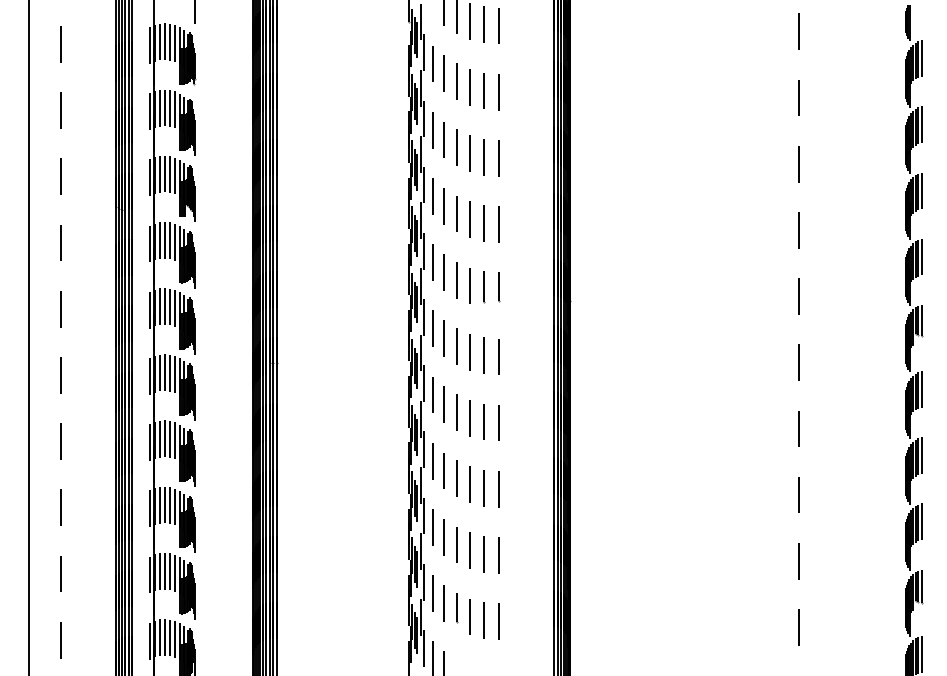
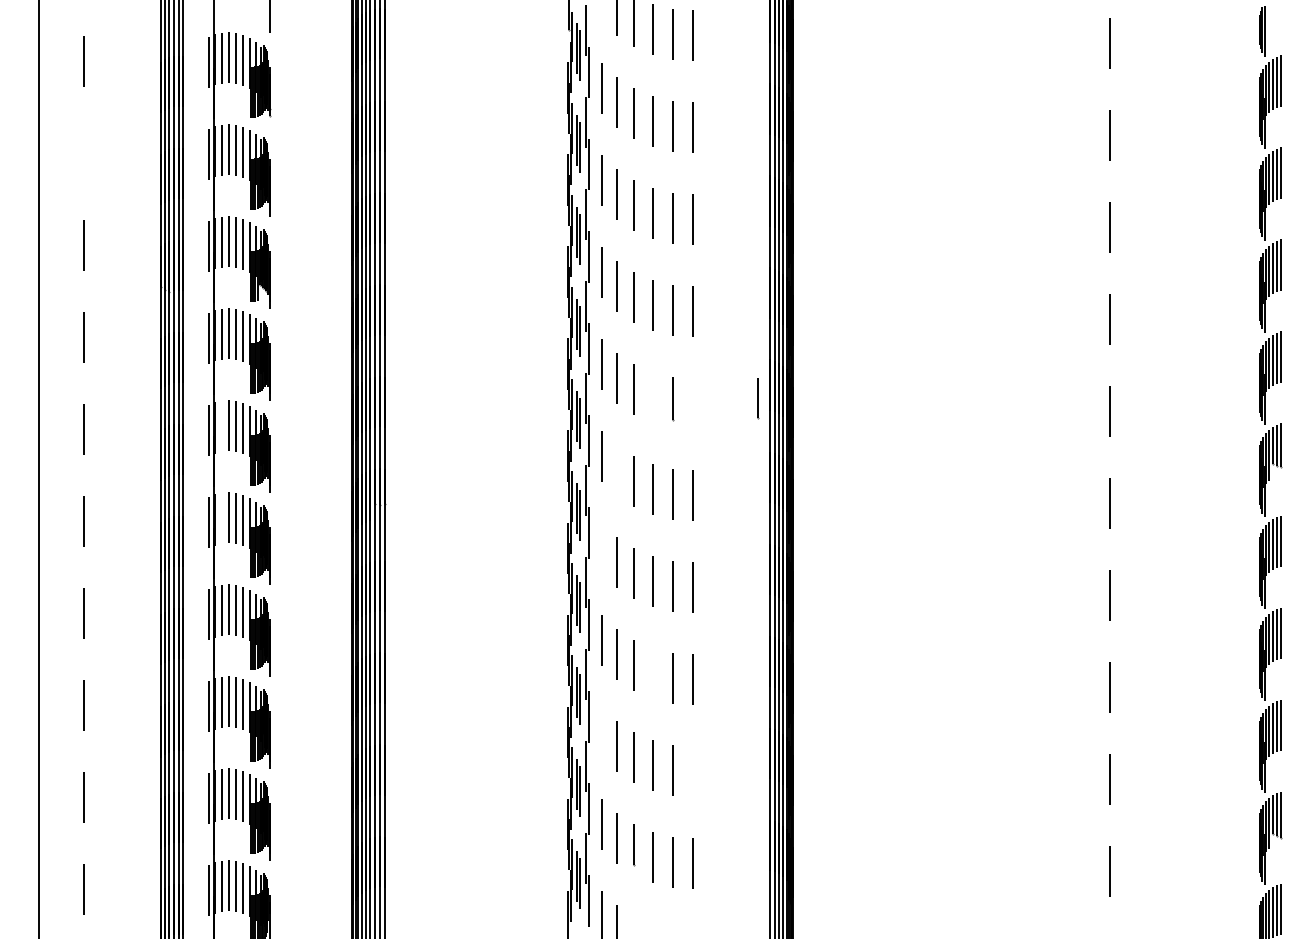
line: (60, 109) -> (83, 152), removed
line: (469, 286) -> (652, 397), removed
line: (499, 286) -> (758, 398), moved
line: (160, 306) -> (222, 425), removed
line: (444, 338) -> (617, 469), removed
line: (160, 372) -> (222, 517), removed
line: (433, 394) -> (602, 548), removed
line: (469, 484) -> (652, 673), removed
line: (433, 527) -> (602, 732), removed
line: (499, 555) -> (693, 771), removed

